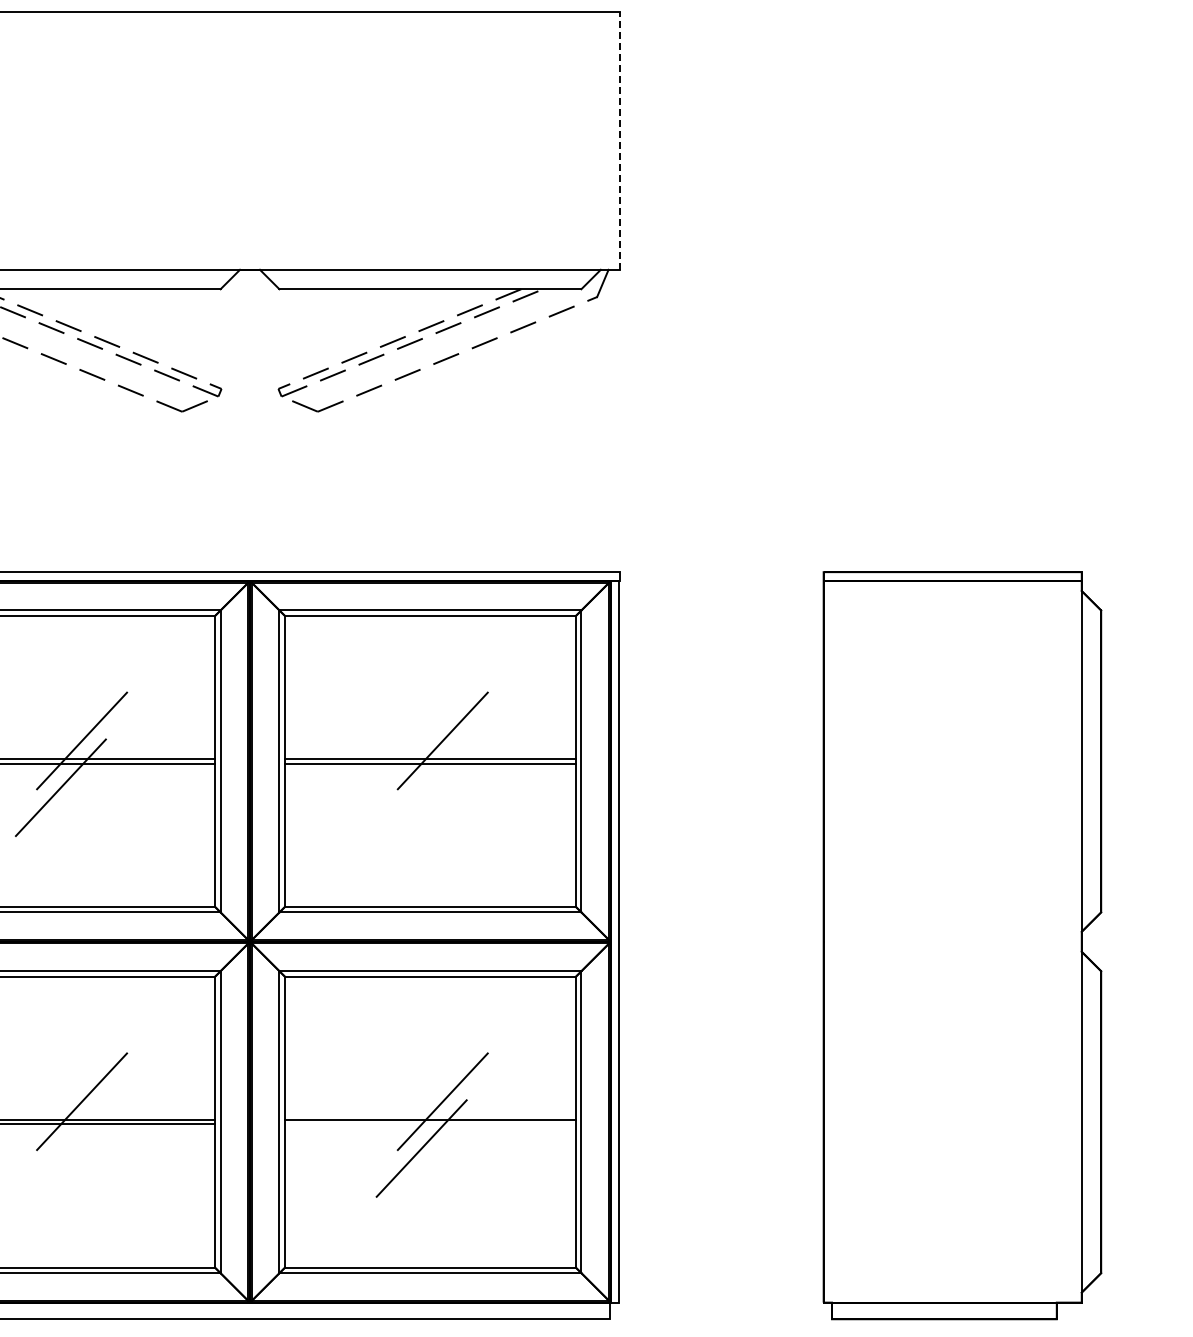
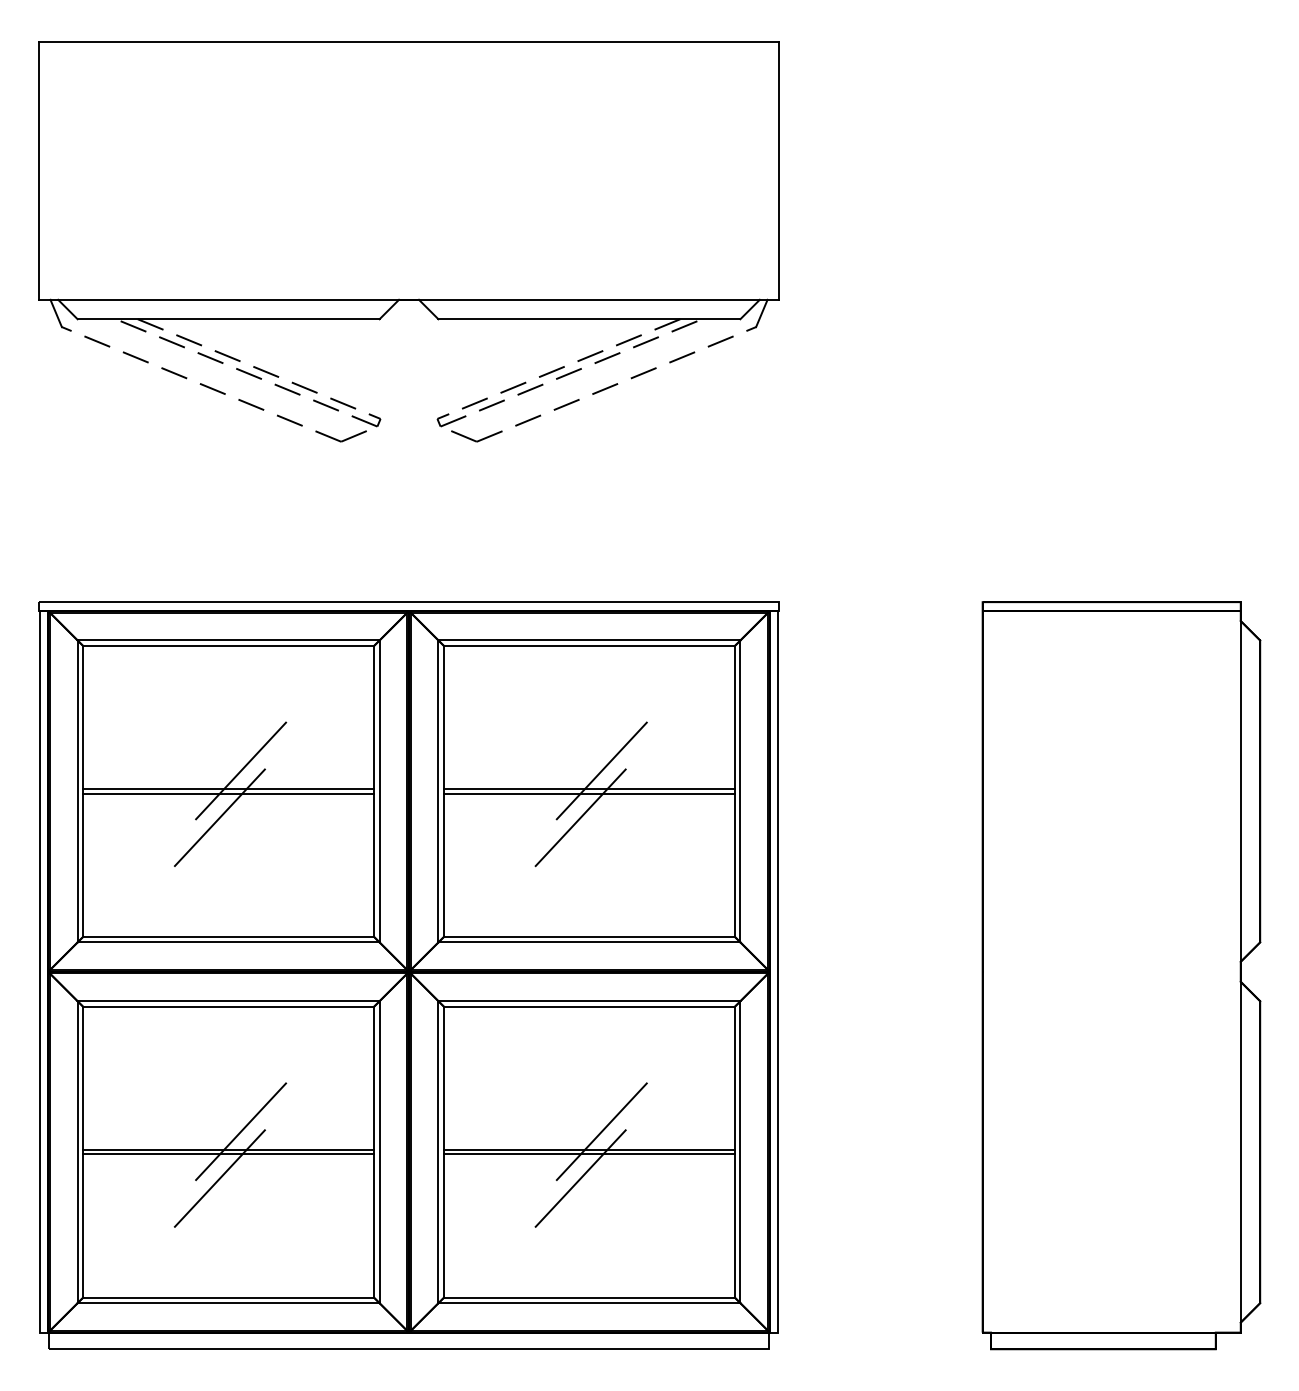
line: (620, 140) -> (779, 170), dashed -> solid
line: (421, 787) -> (580, 817), added
line: (429, 1124) -> (588, 1154), added
line: (60, 1148) -> (219, 1178), added

